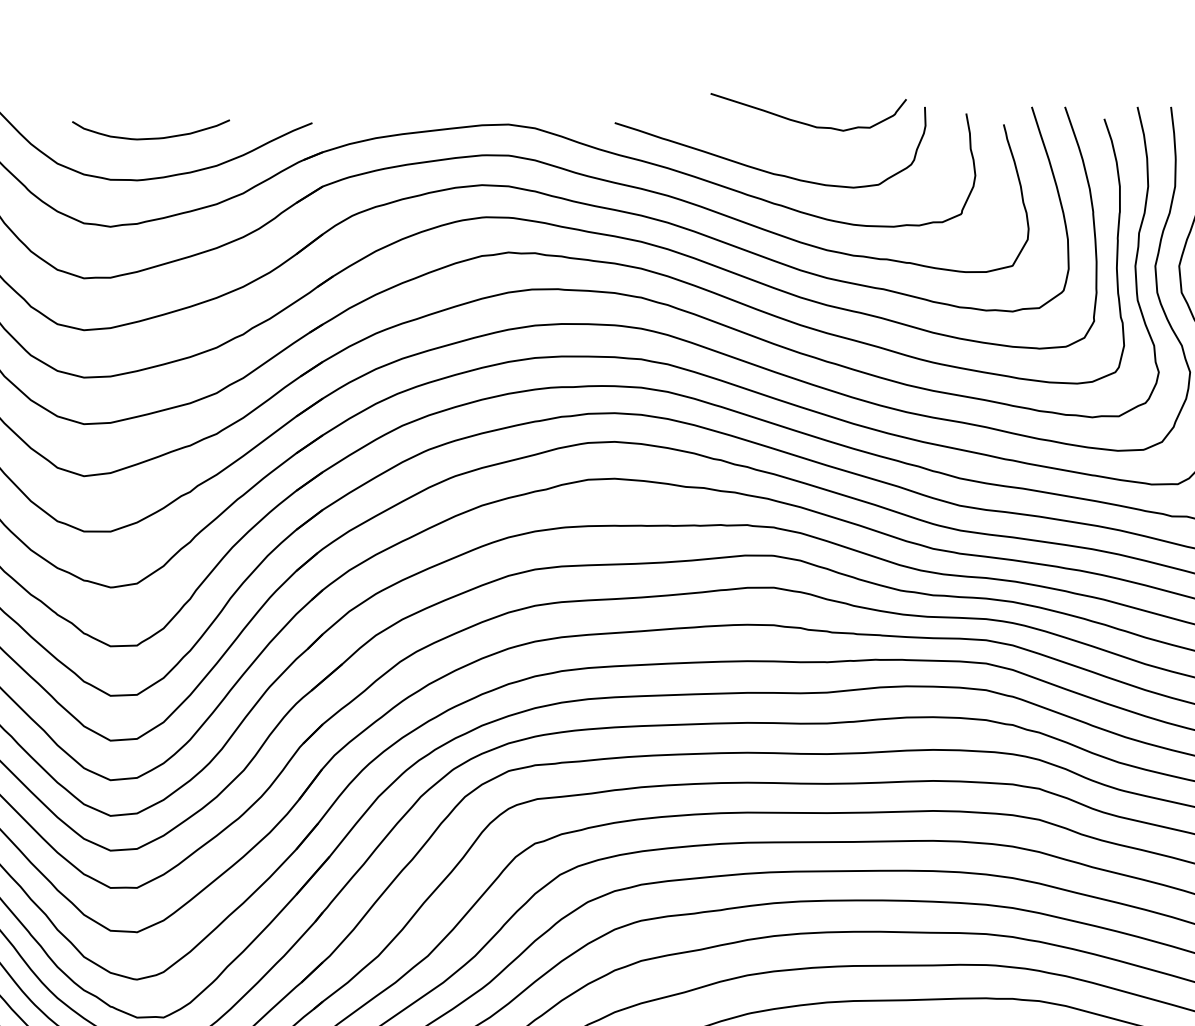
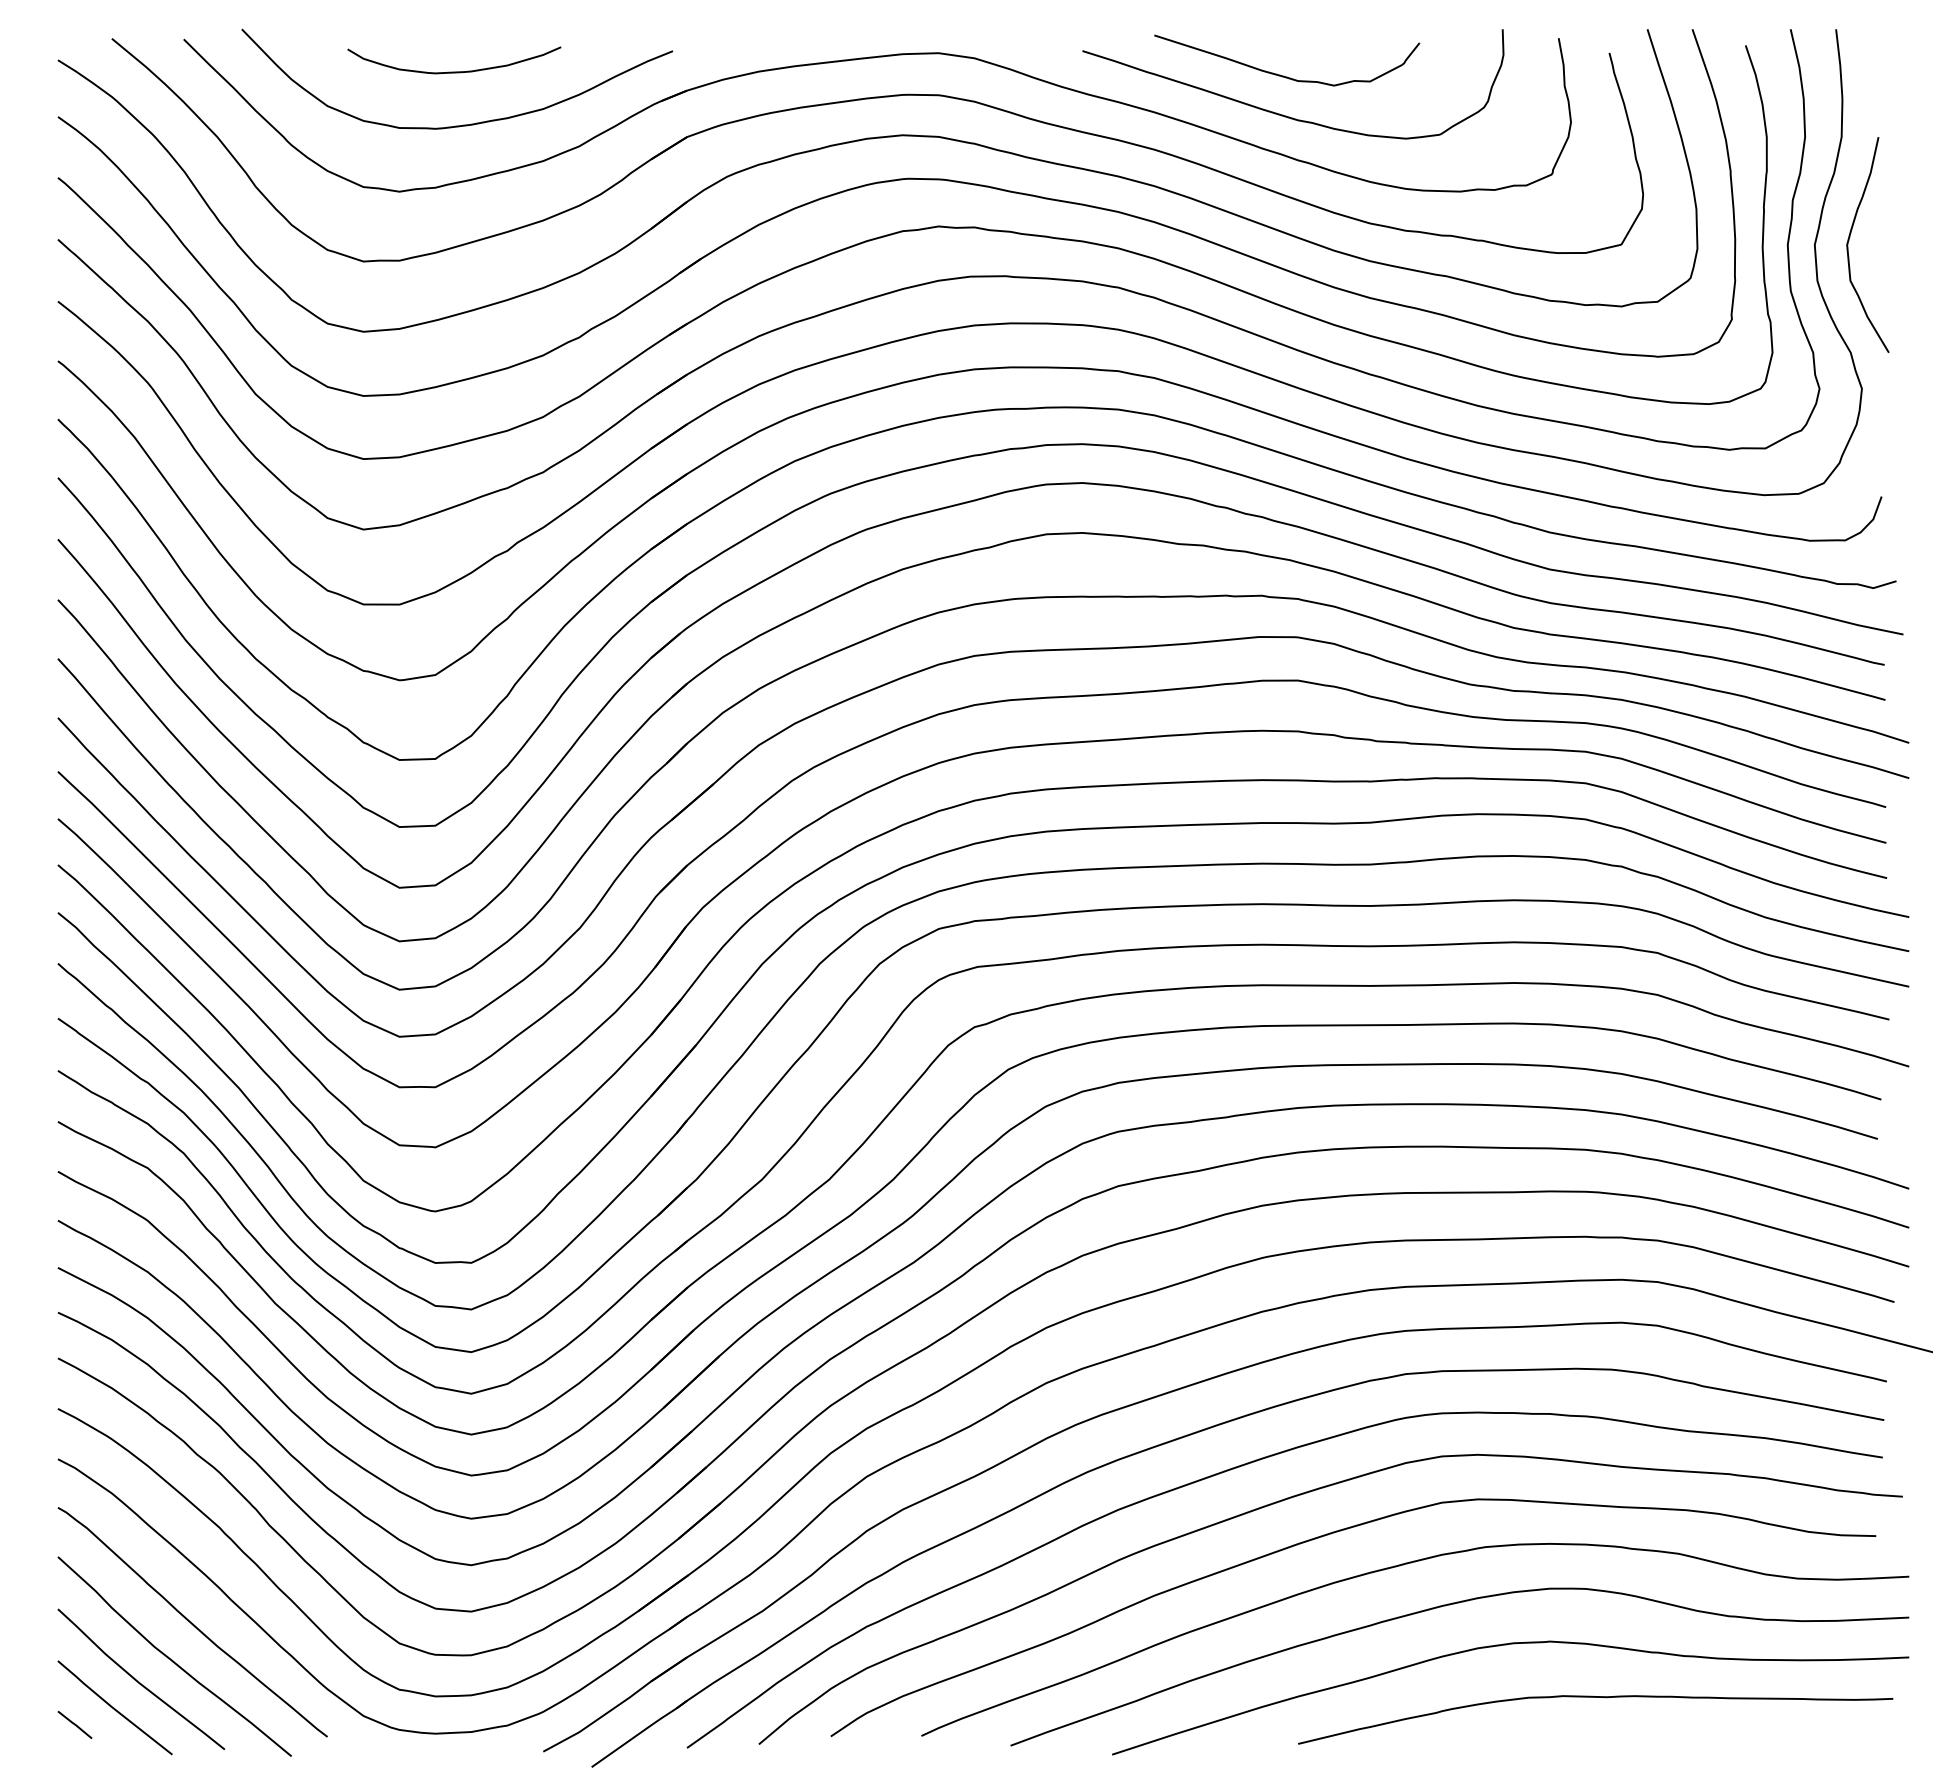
curve: (805, 123) -> (1283, 75), moved

